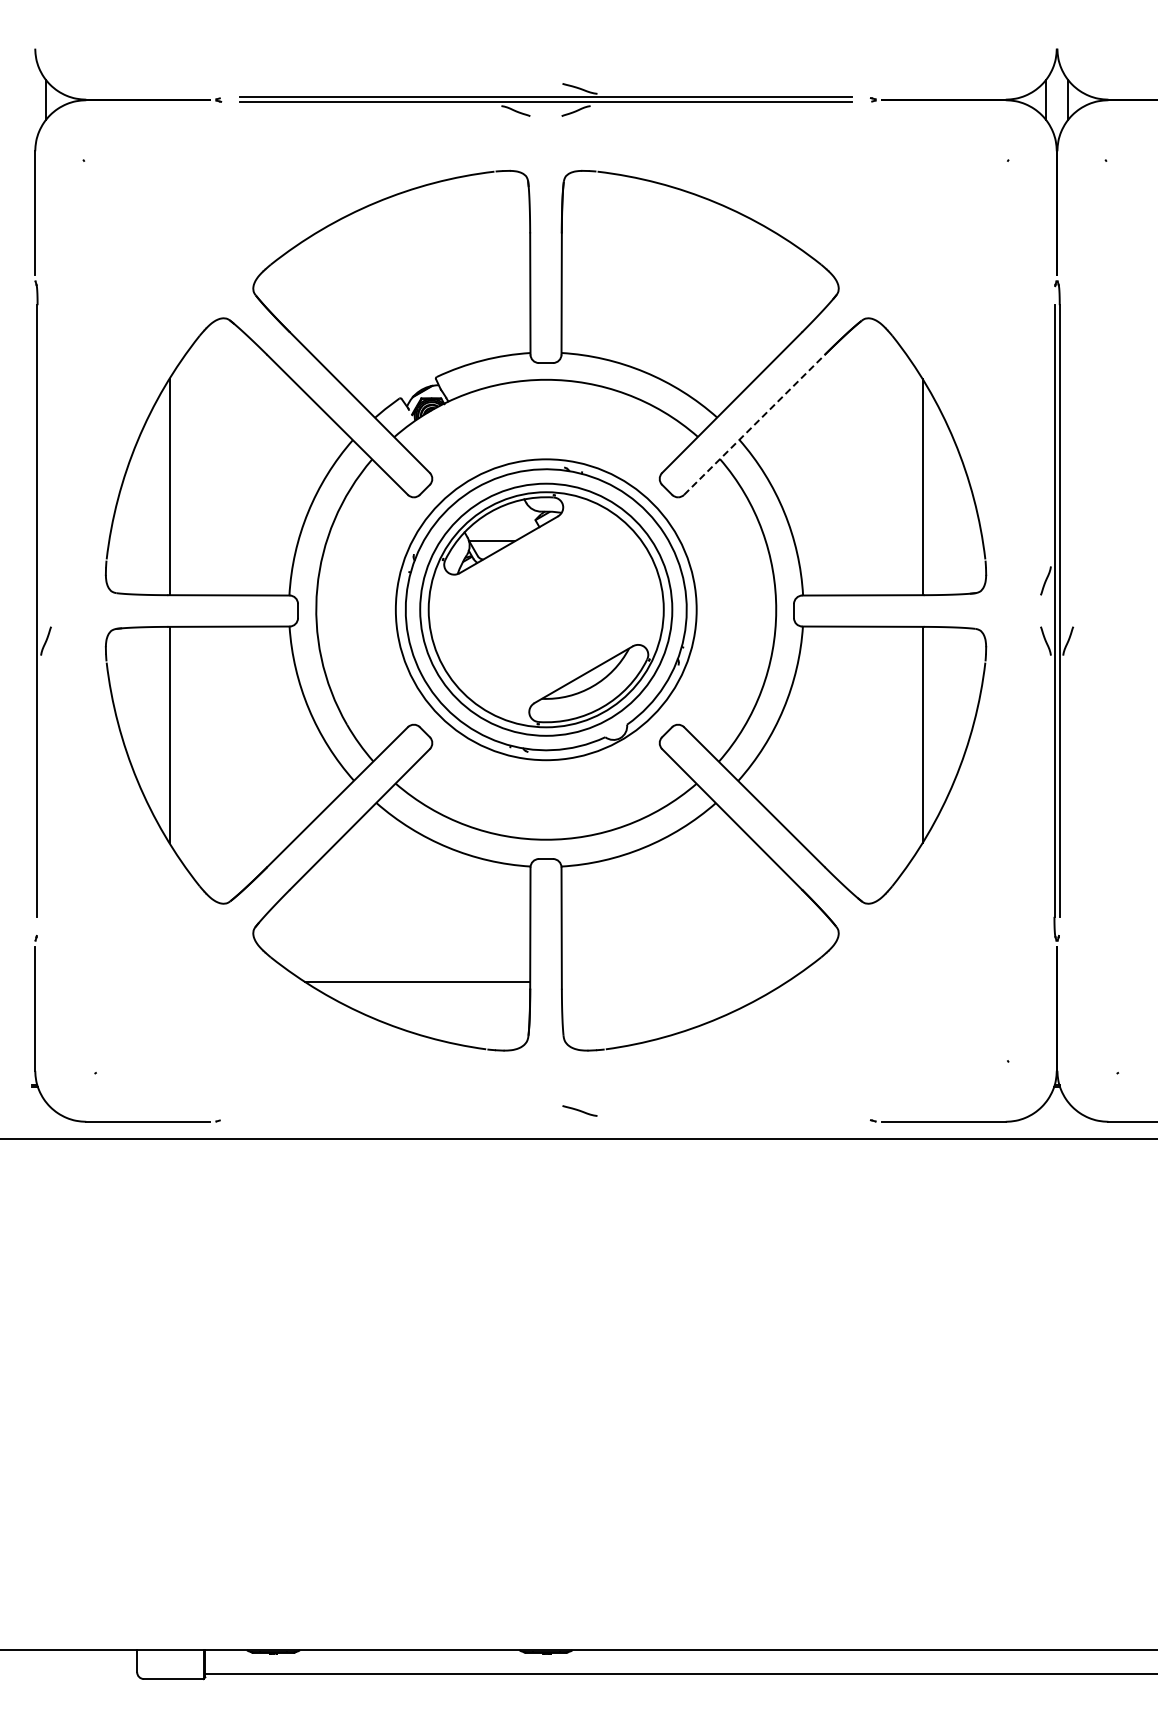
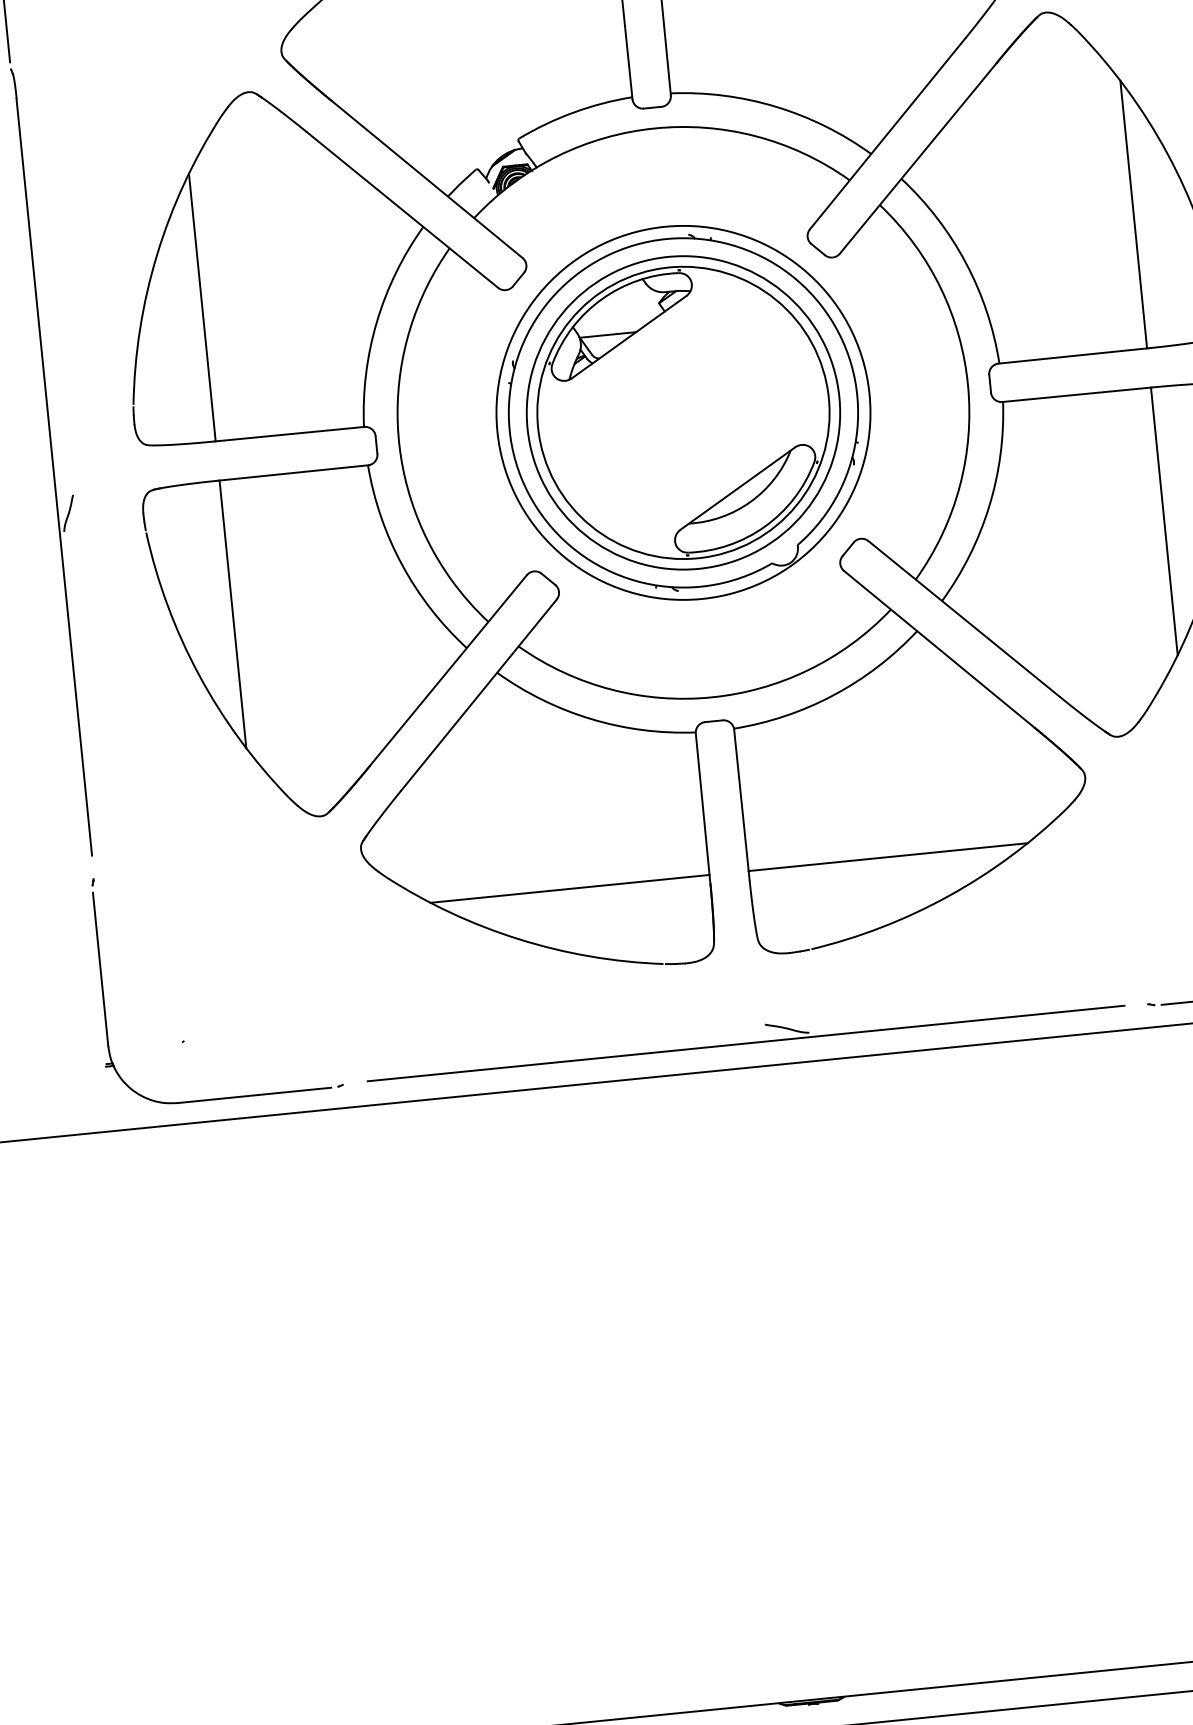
line: (754, 424) -> (918, 158), dashed -> solid
line: (674, 981) -> (887, 856), added
line: (545, 1119) -> (745, 1043), added

